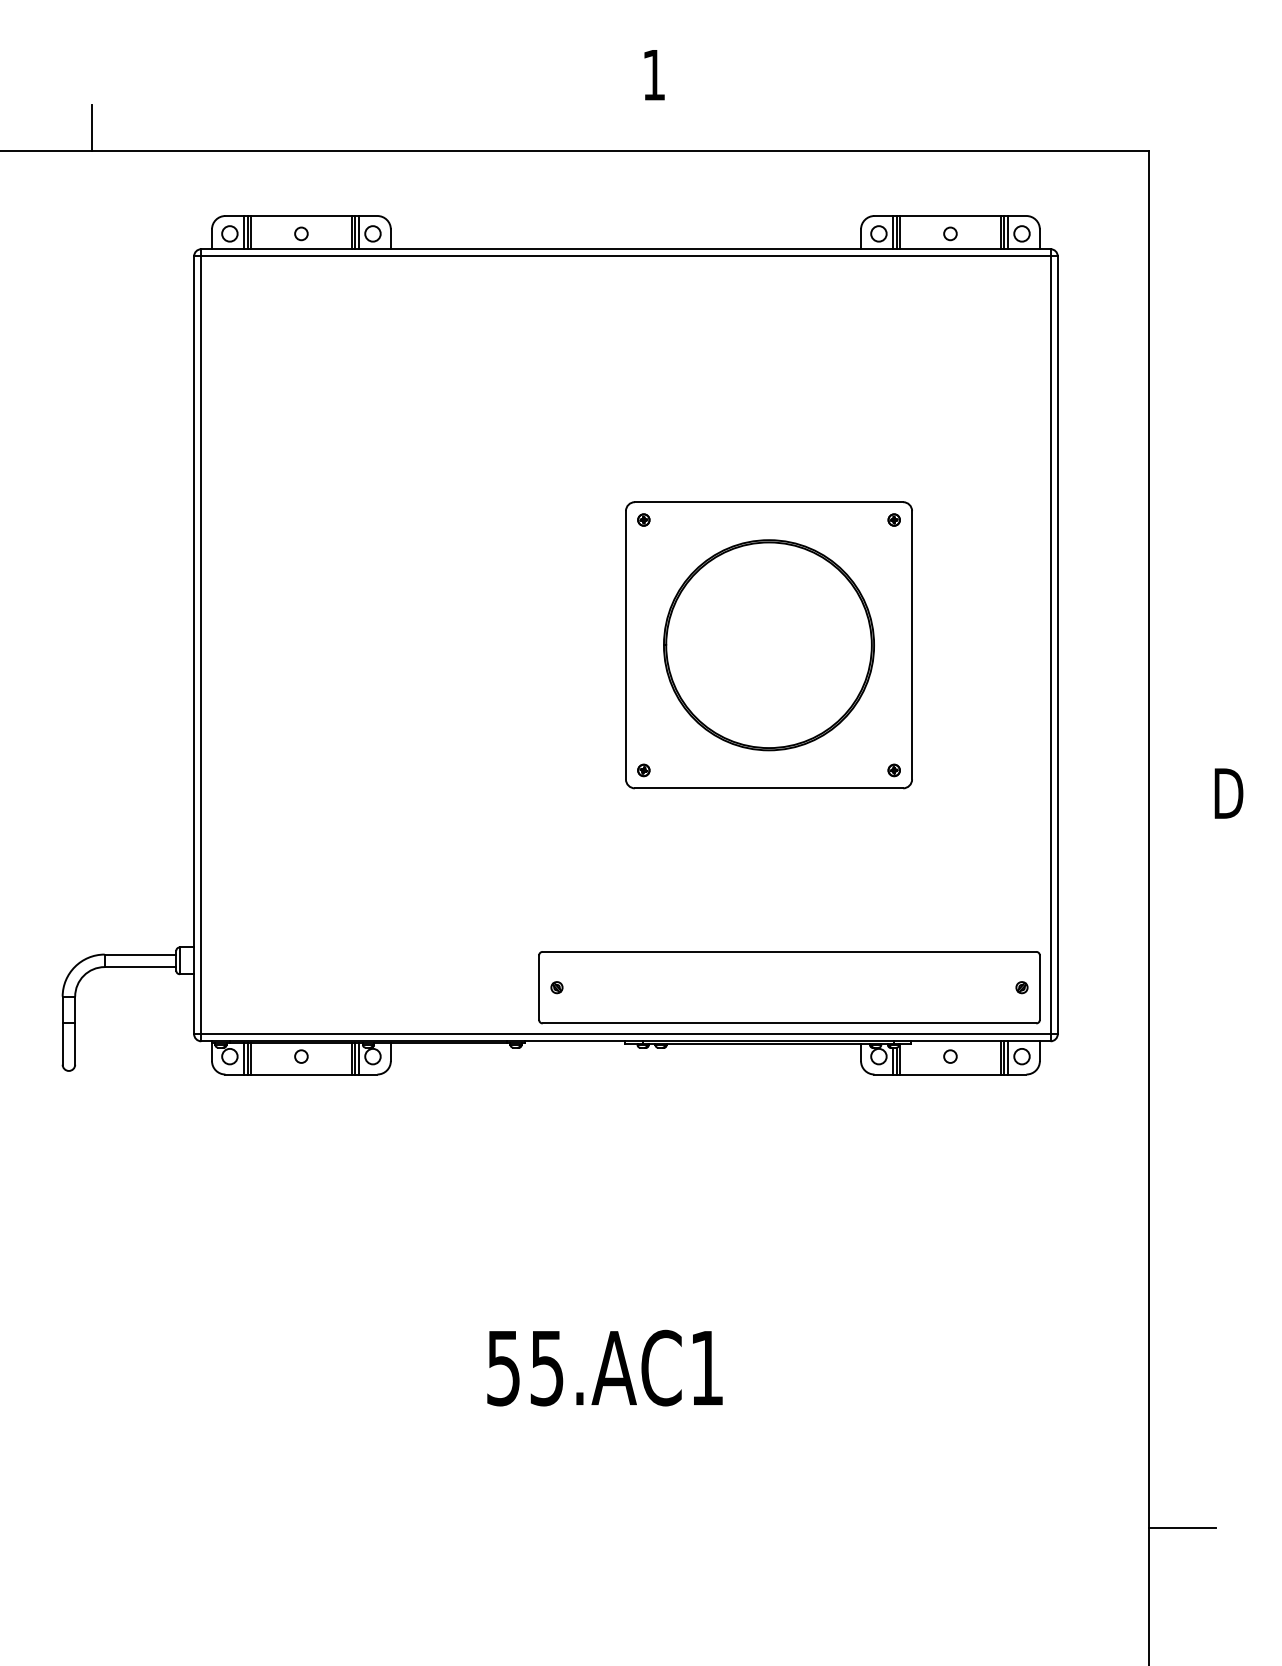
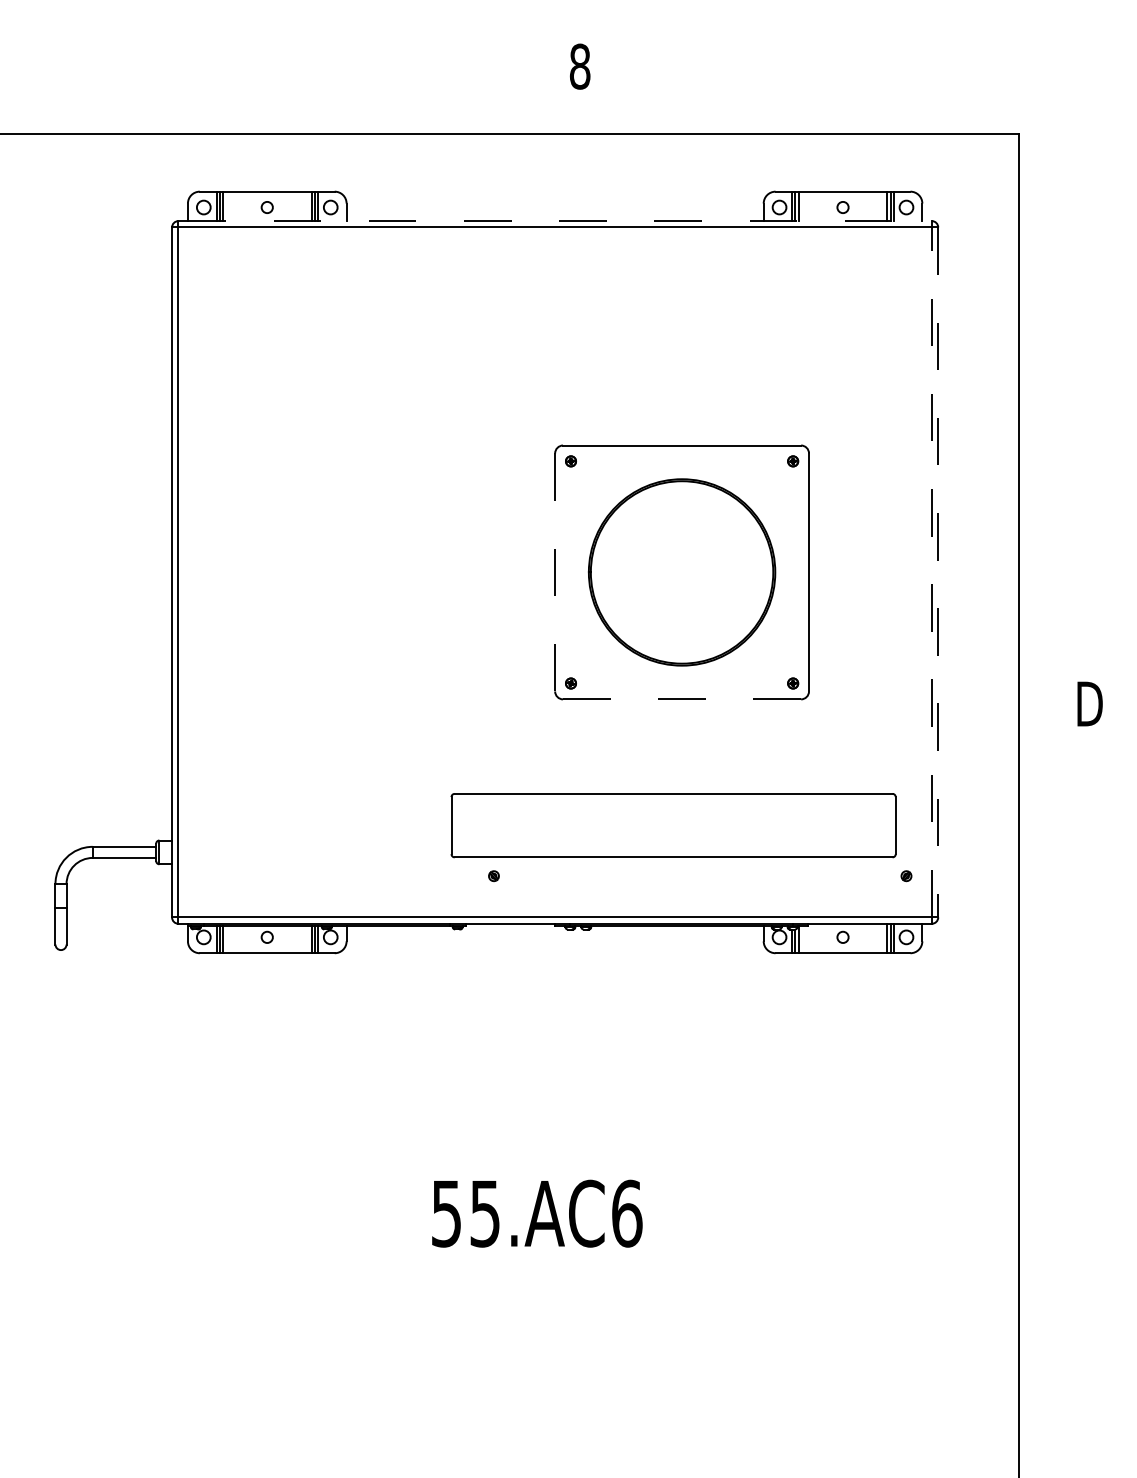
text: (653, 75) -> (579, 67), 1 -> 8
line: (92, 127) -> (81, 113), removed
line: (625, 249) -> (554, 221), solid -> dashed
line: (625, 645) -> (554, 572), solid -> dashed
line: (1050, 645) -> (931, 572), solid -> dashed
line: (1057, 645) -> (937, 572), solid -> dashed
line: (769, 788) -> (682, 699), solid -> dashed
part: (789, 987) -> (673, 825), moved
text: (707, 1367) -> (627, 1213), 55.AC1 -> 55.AC6
line: (1181, 1528) -> (1047, 1355), removed

